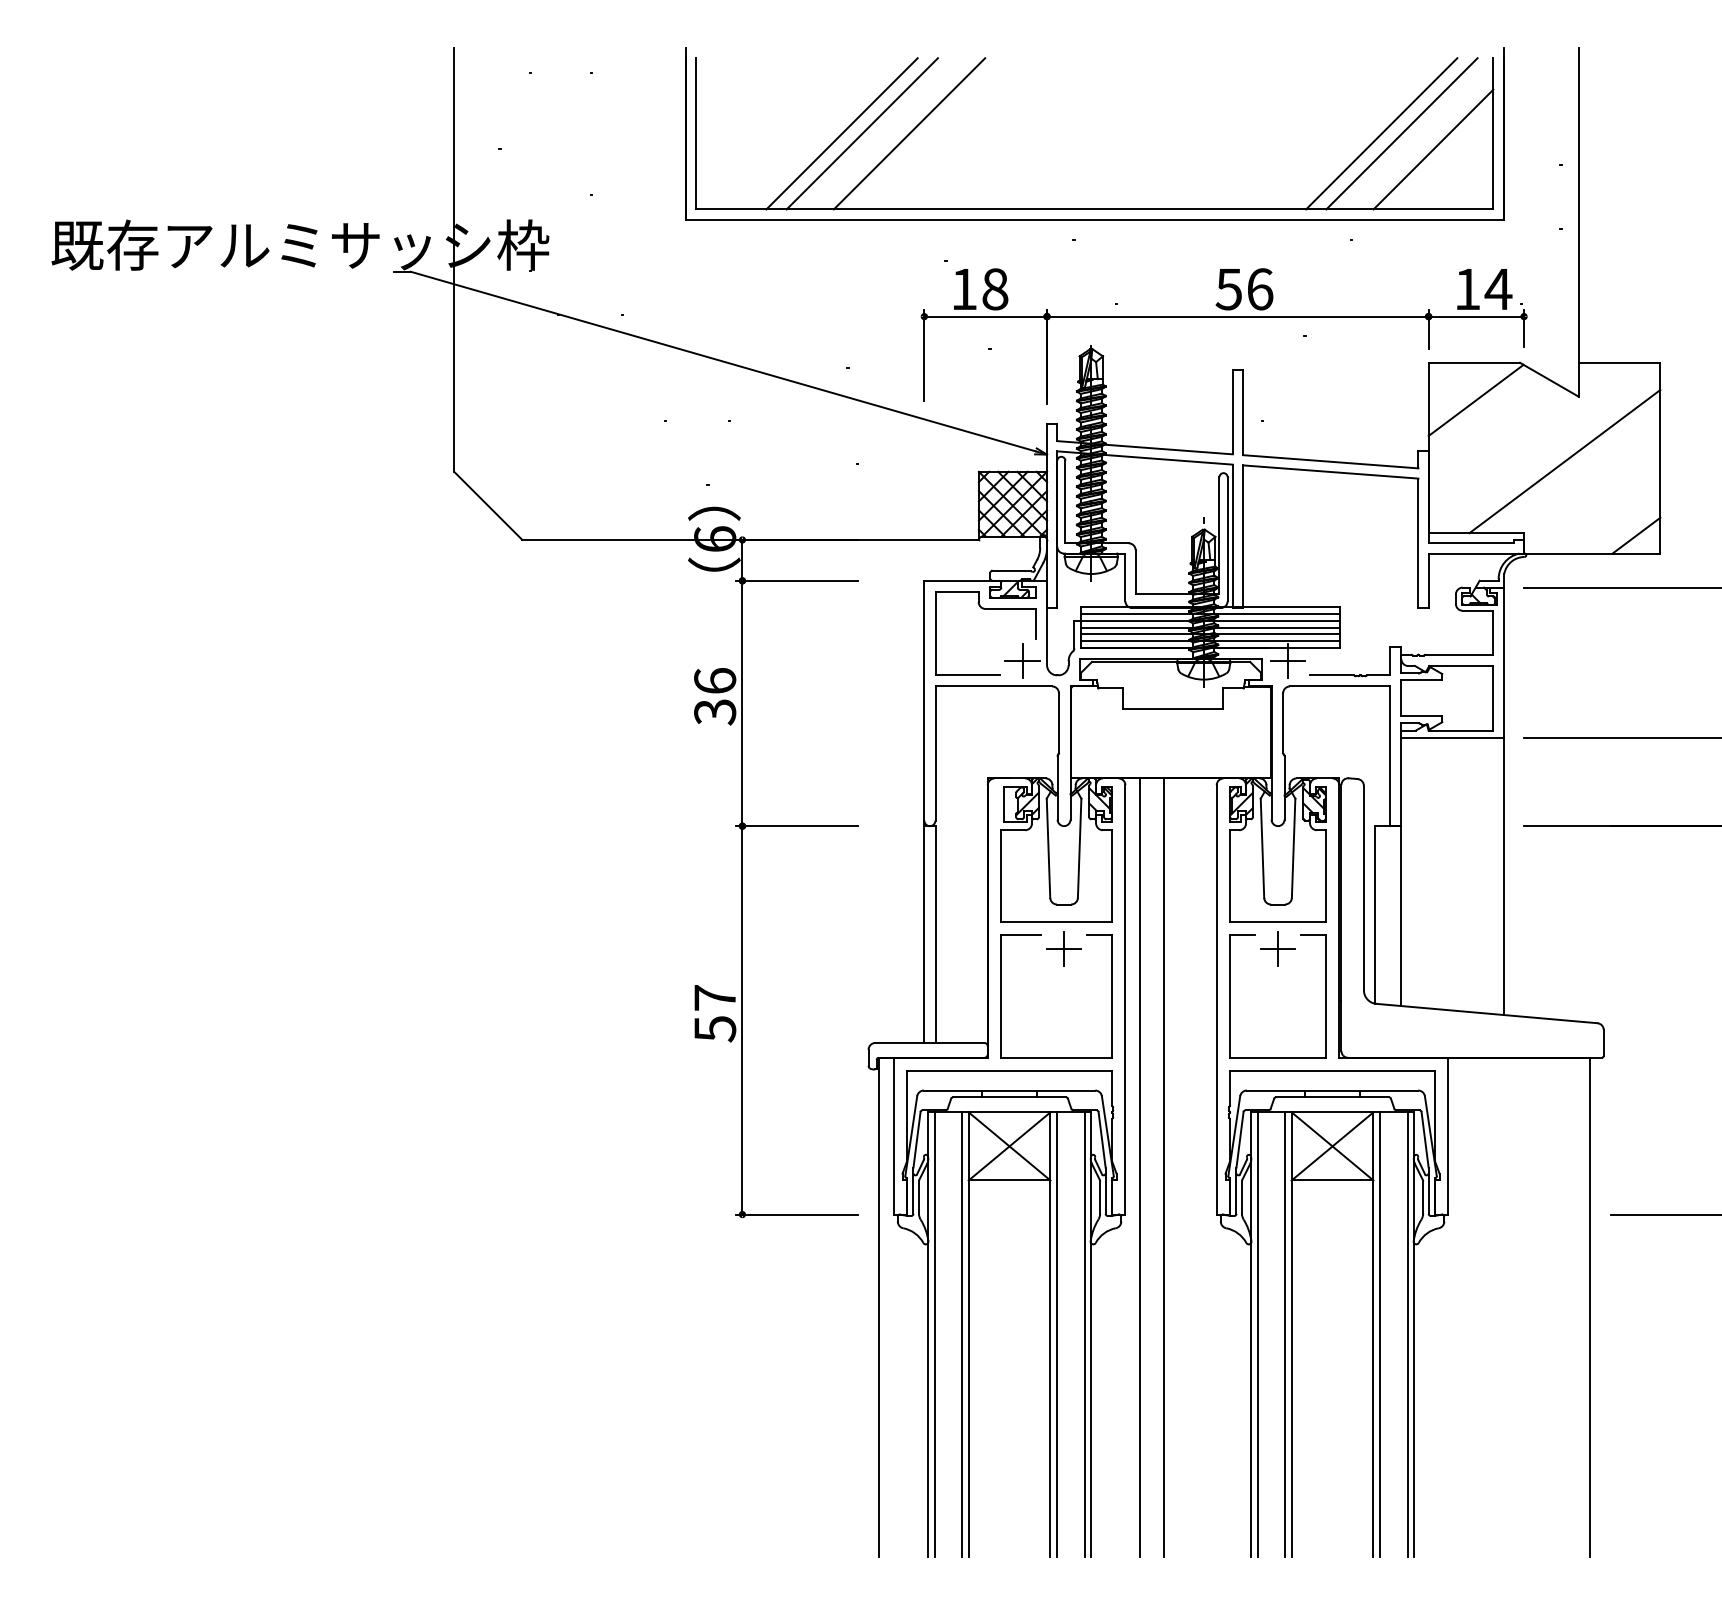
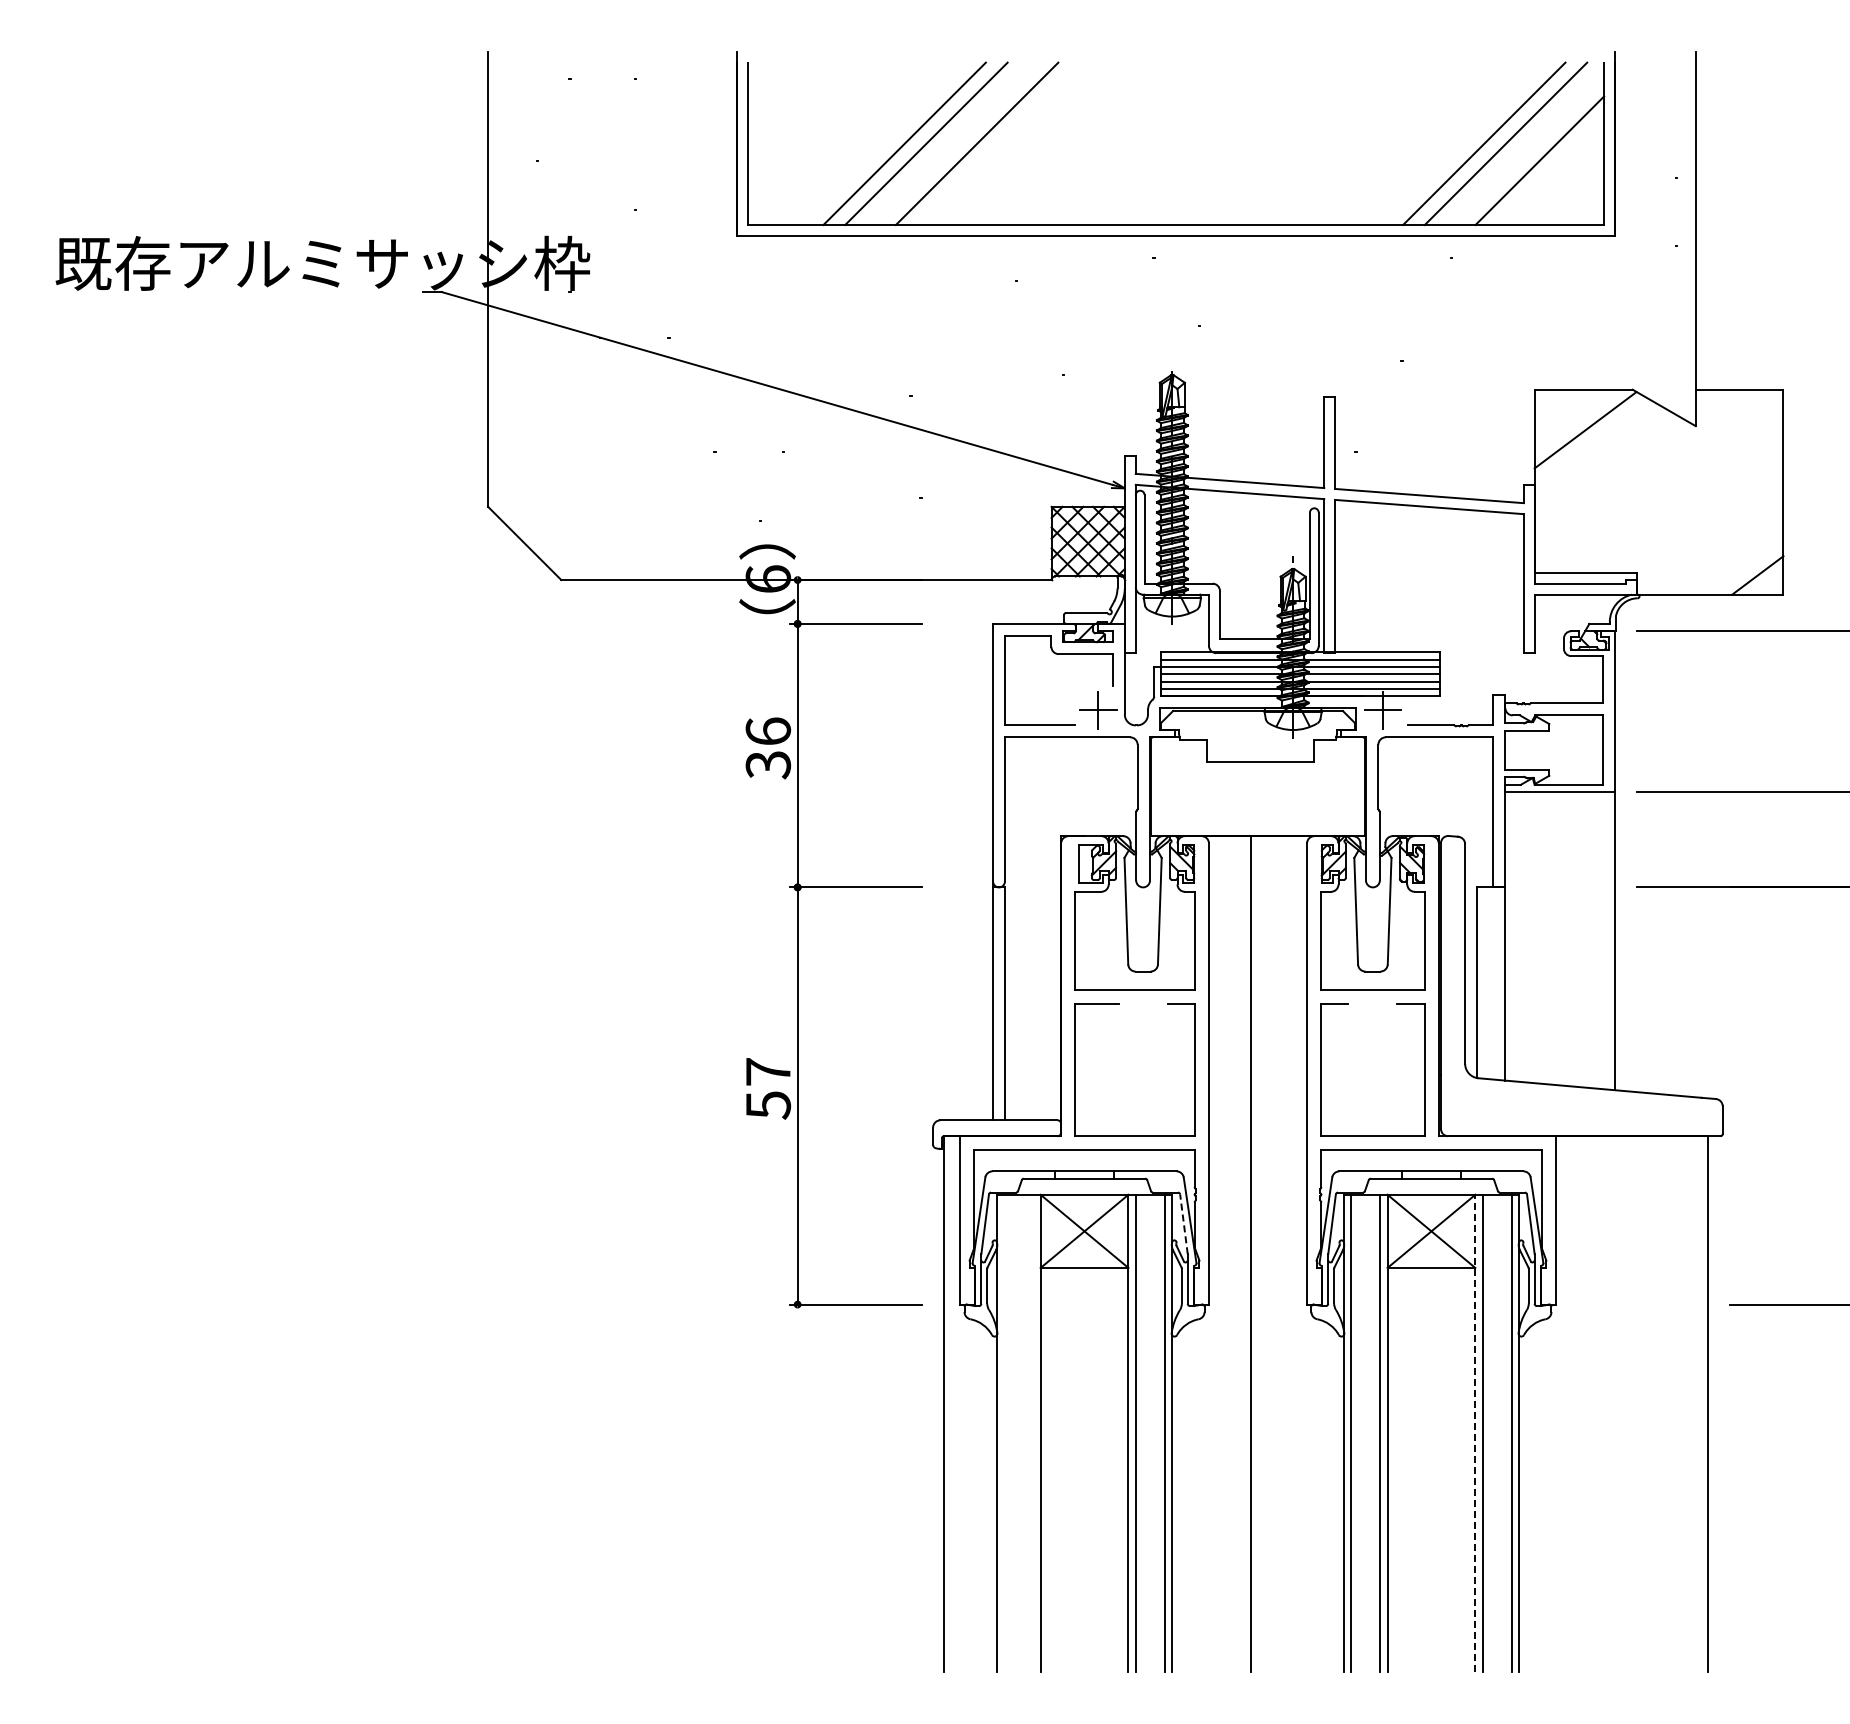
part: (1223, 316) -> (1314, 340), removed
line: (1564, 461) -> (1680, 495), removed
part: (1063, 948) -> (1142, 1018), removed
part: (1277, 948) -> (1372, 1018), removed
line: (1101, 1139) -> (1183, 1223), solid -> dashed
line: (1140, 1167) -> (1225, 1254), removed
line: (935, 1334) -> (1004, 1433), removed
line: (962, 1334) -> (1033, 1433), removed
line: (1373, 1334) -> (1475, 1433), solid -> dashed

